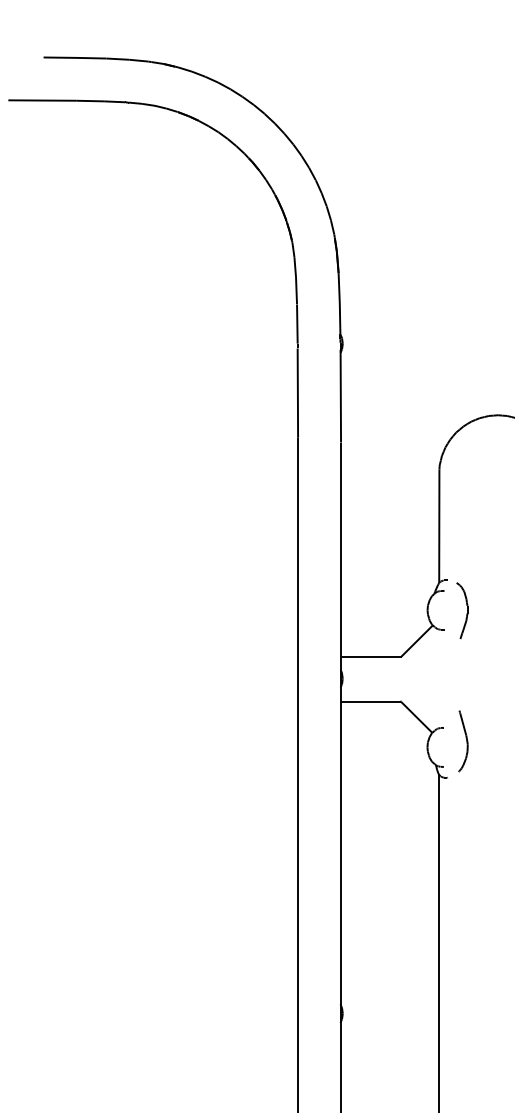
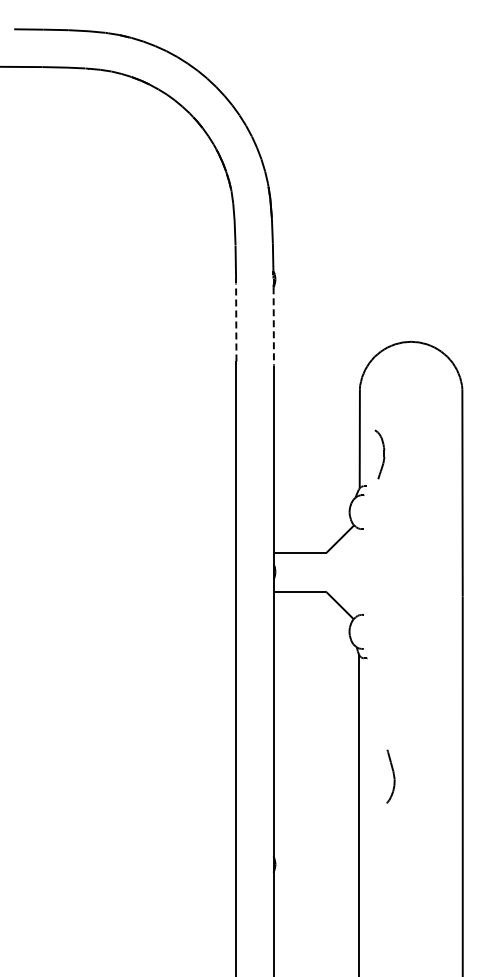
line: (298, 392) -> (236, 321), solid -> dashed
line: (340, 397) -> (273, 326), solid -> dashed
part: (461, 610) -> (379, 454), moved
part: (462, 741) -> (390, 776), moved

